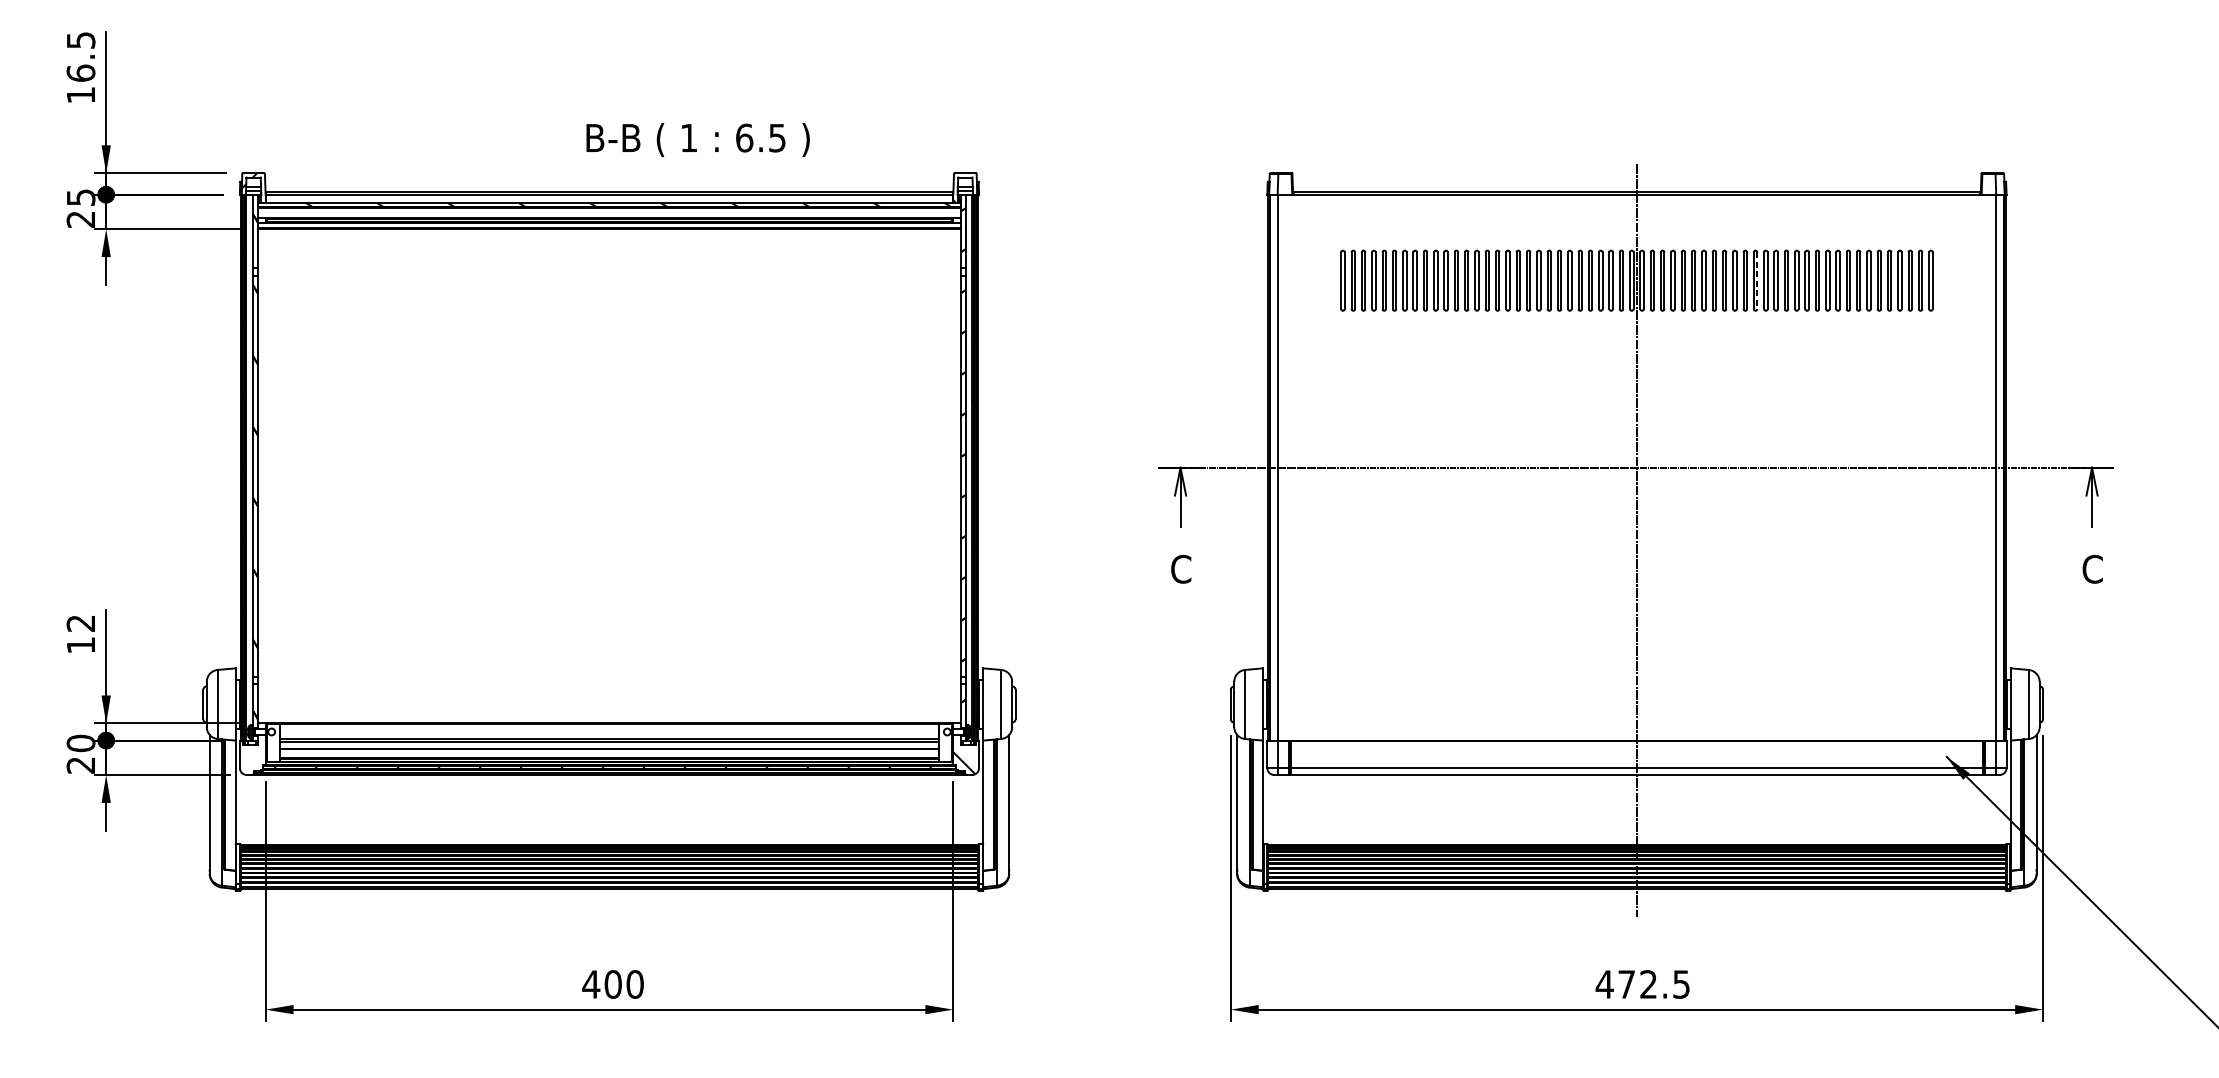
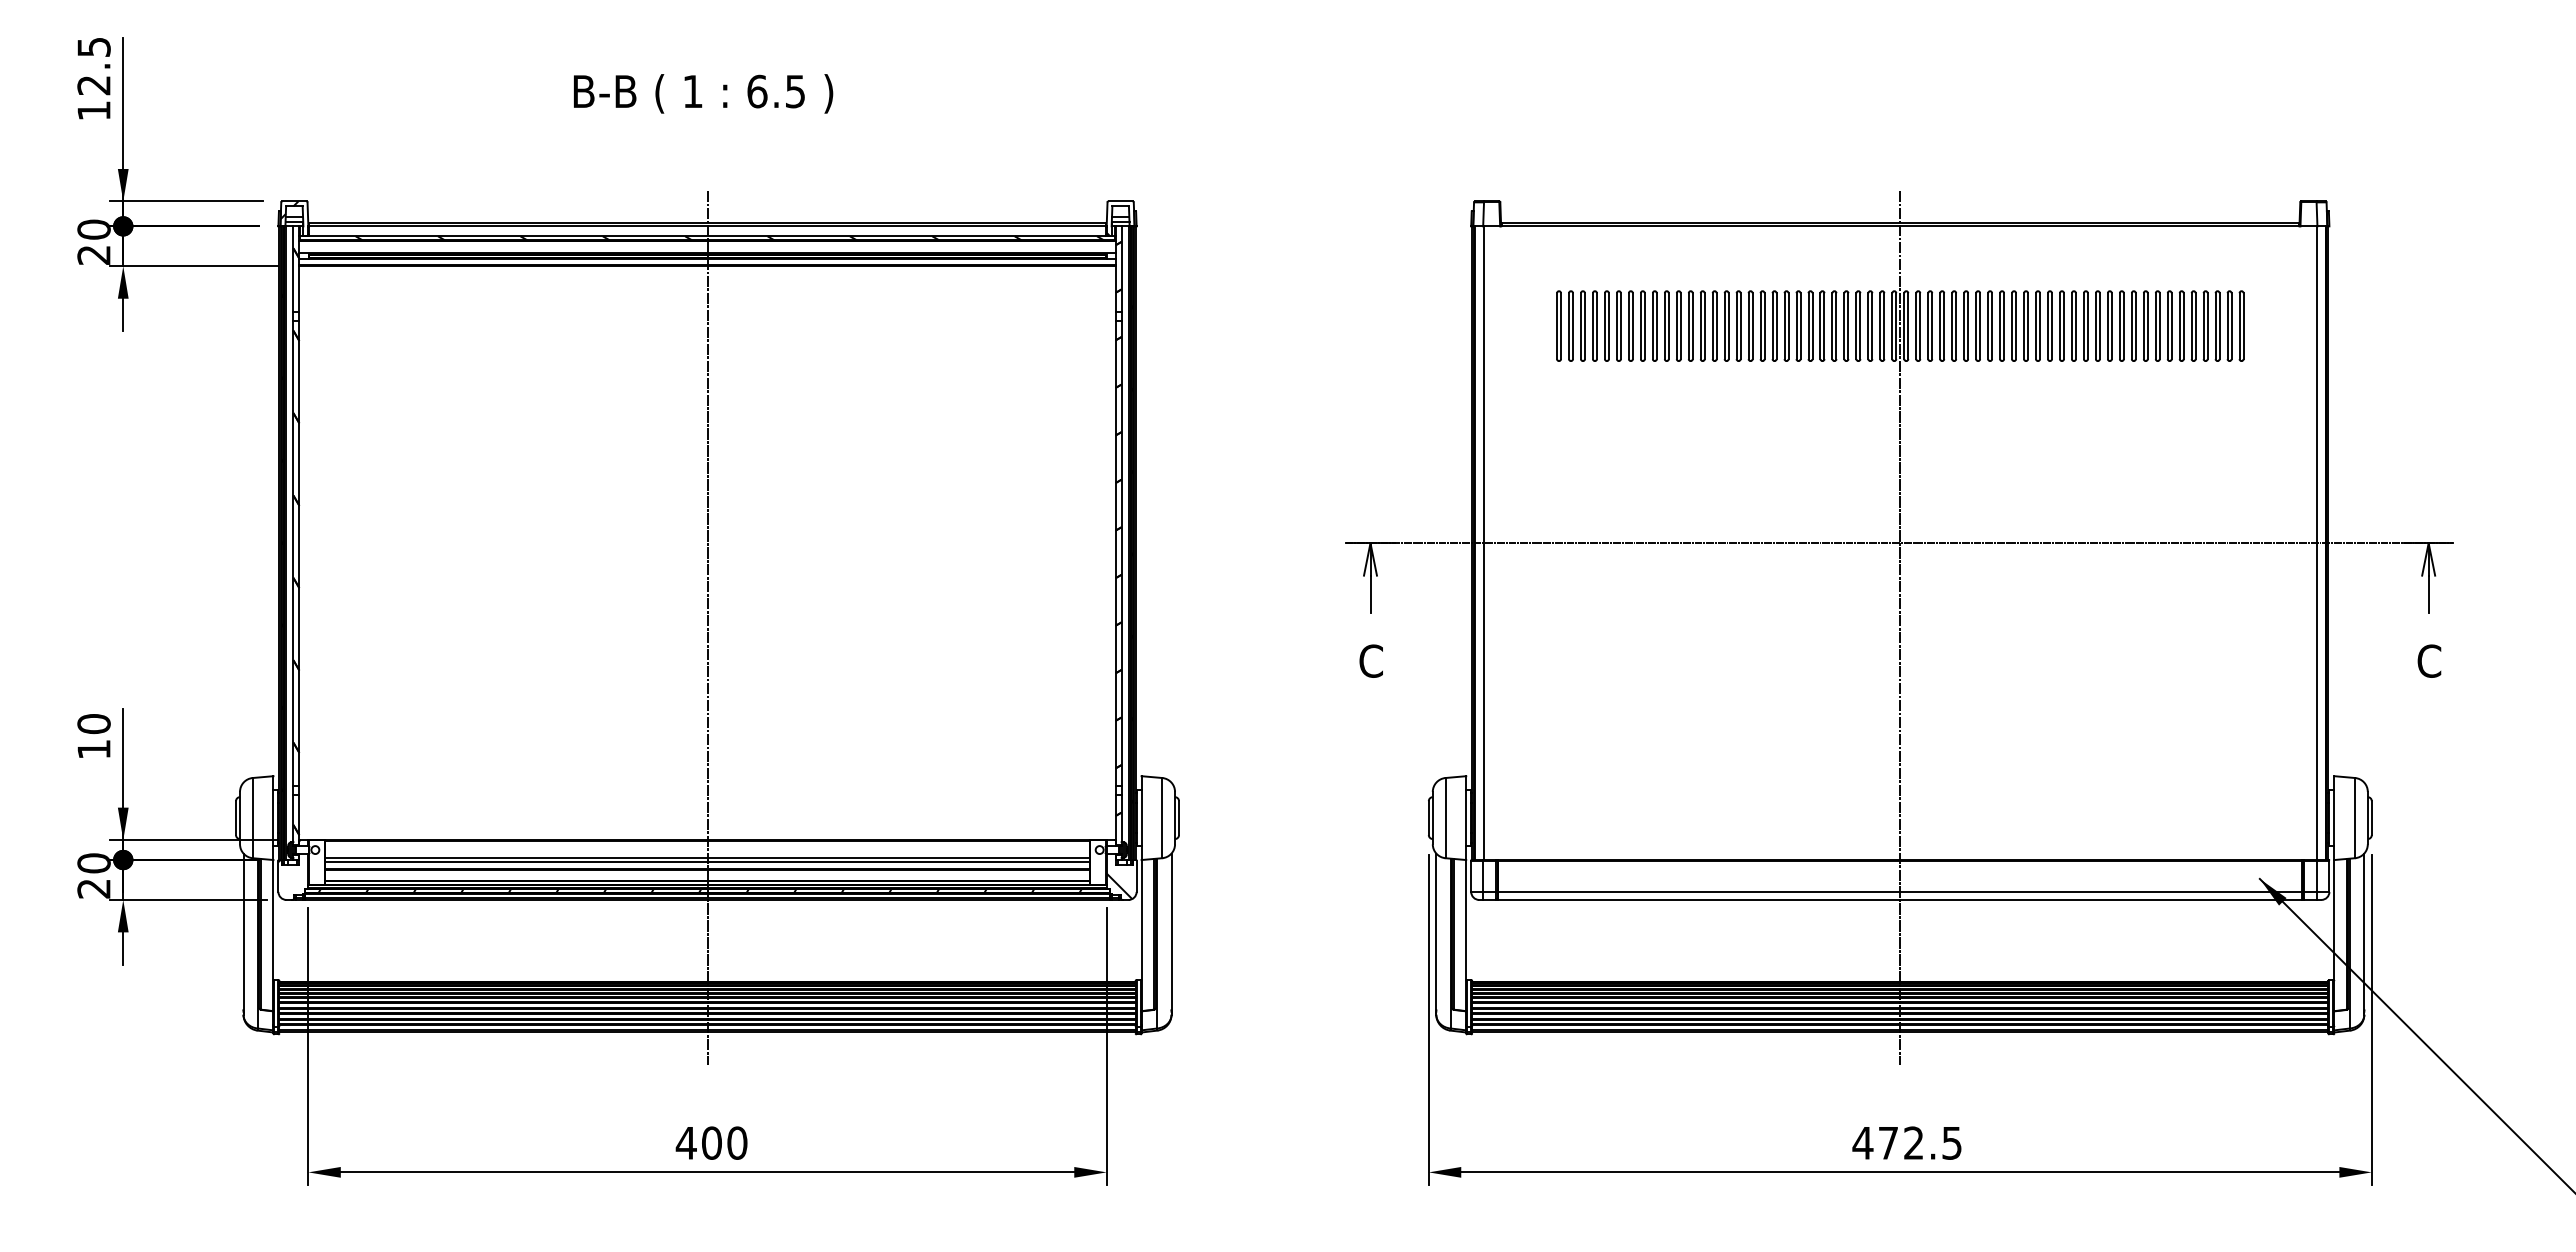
text: (80, 73) -> (93, 85), 16.5 -> 12.5
text: (698, 139) -> (703, 93), moved
text: (80, 197) -> (93, 229), 25 -> 20
line: (1757, 281) -> (2040, 326), dashed -> solid
line: (609, 540) -> (707, 627), added
text: (80, 623) -> (93, 724), 12 -> 10

